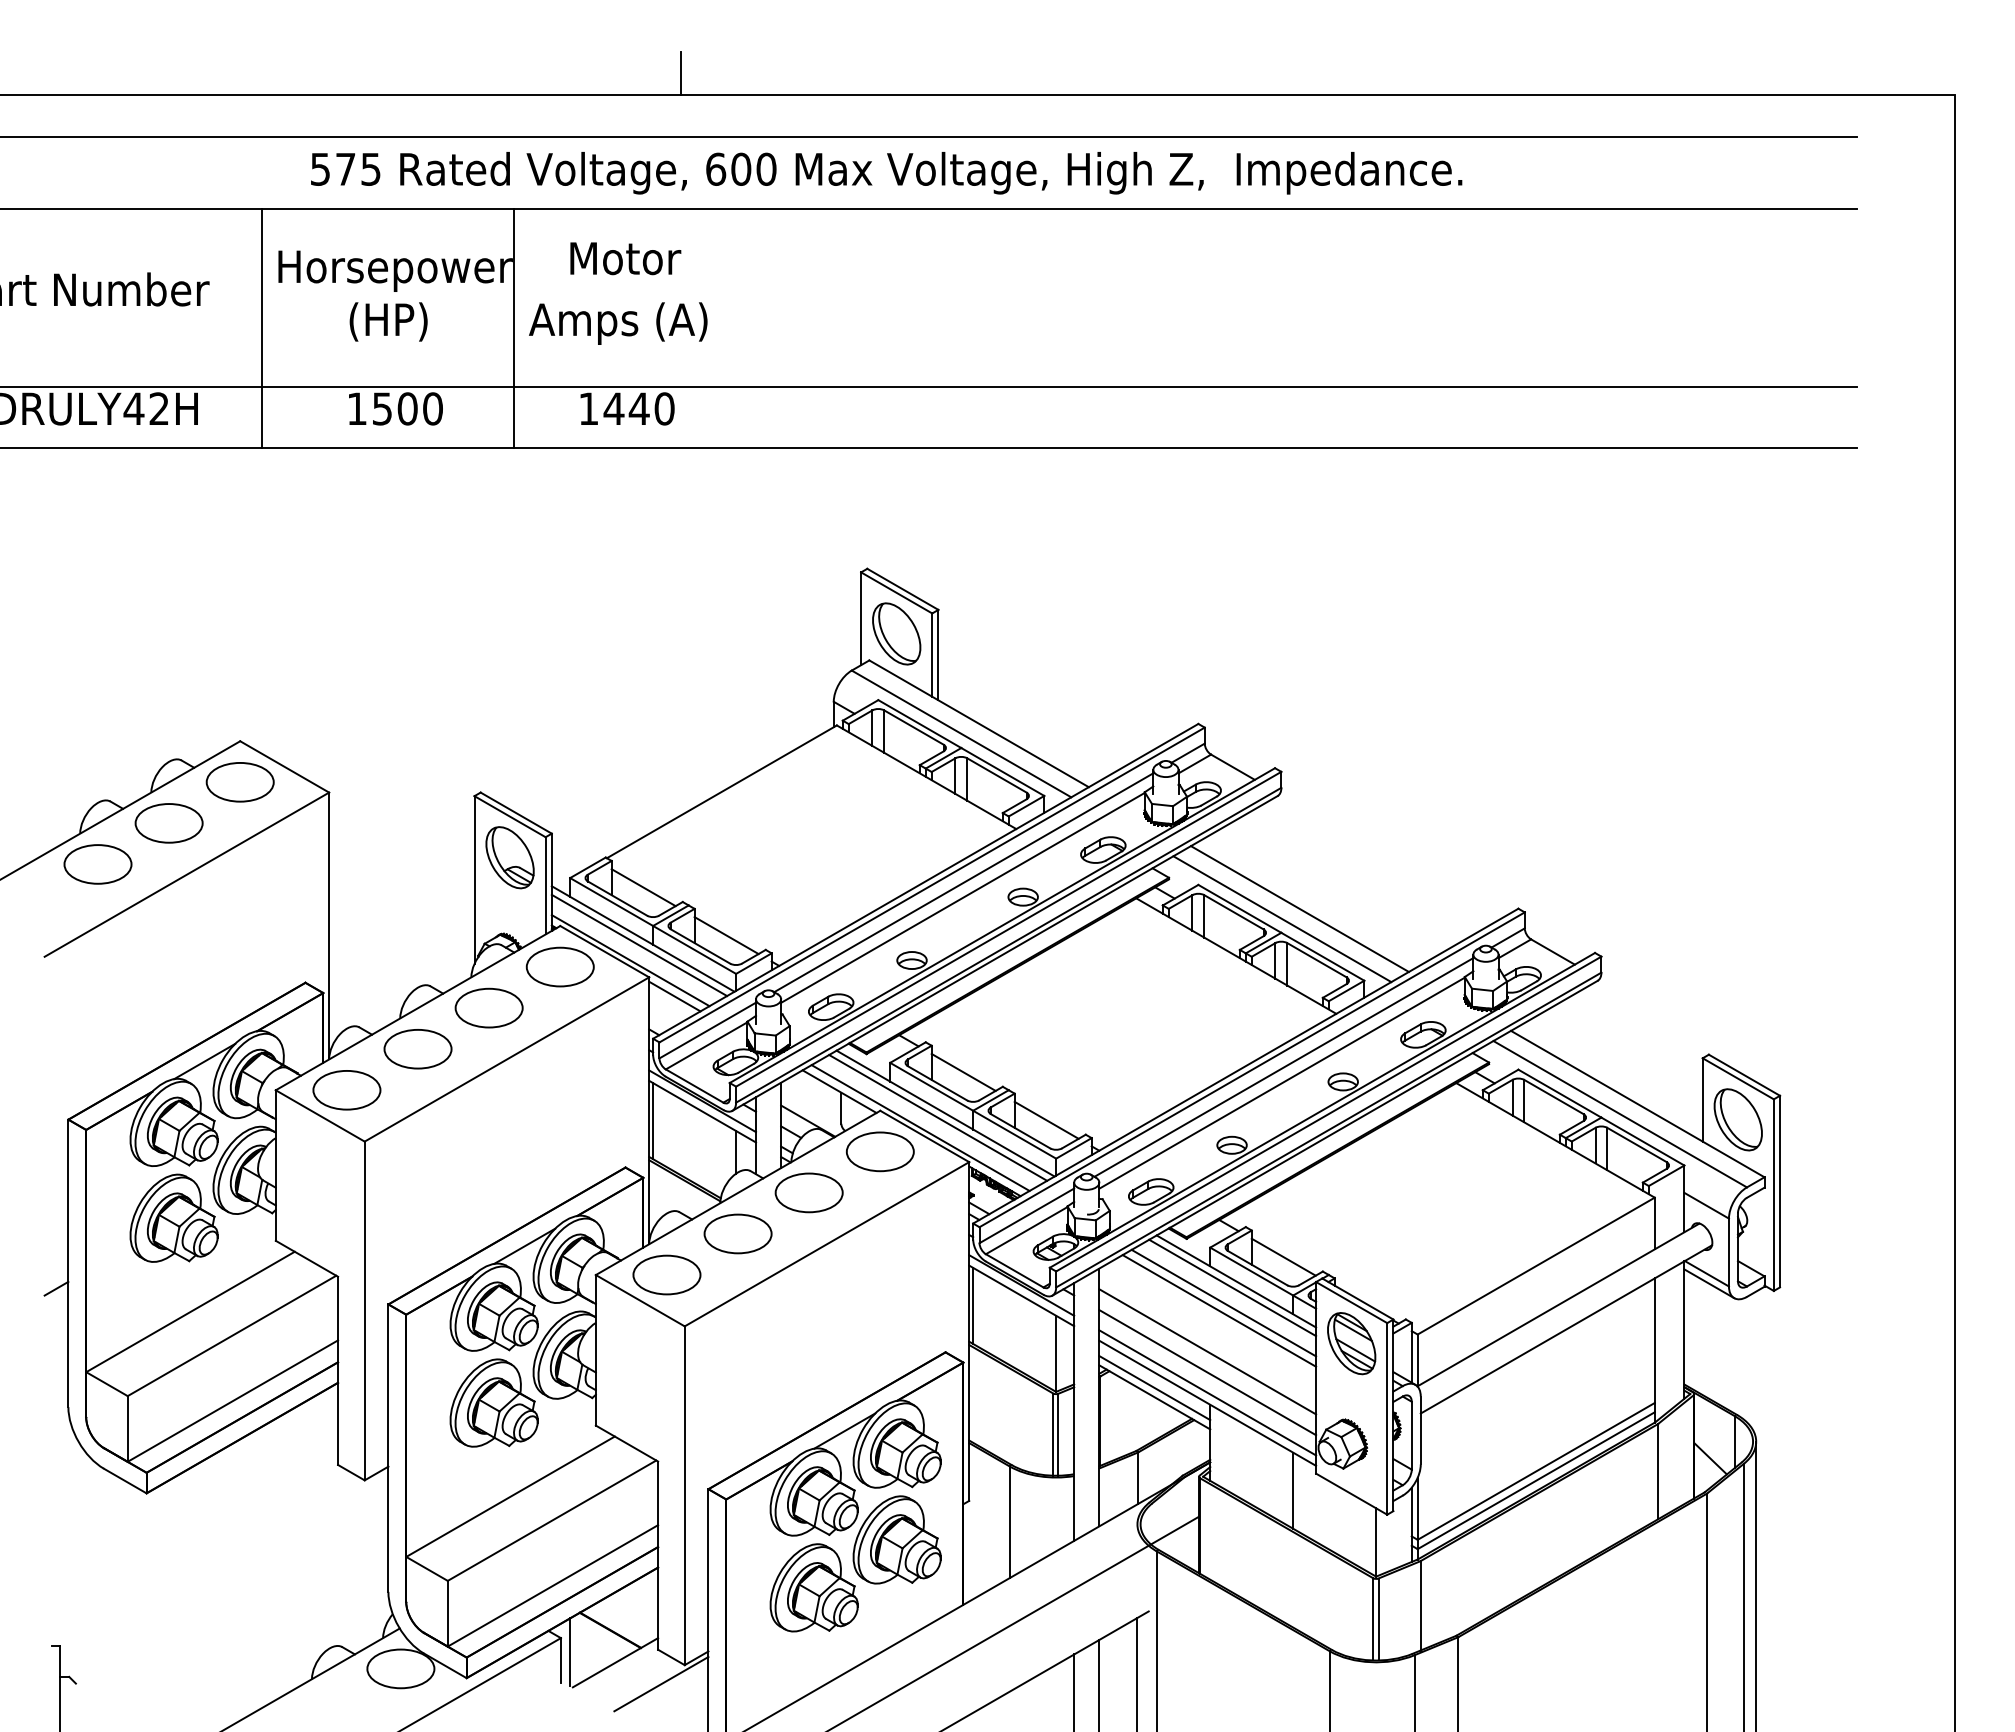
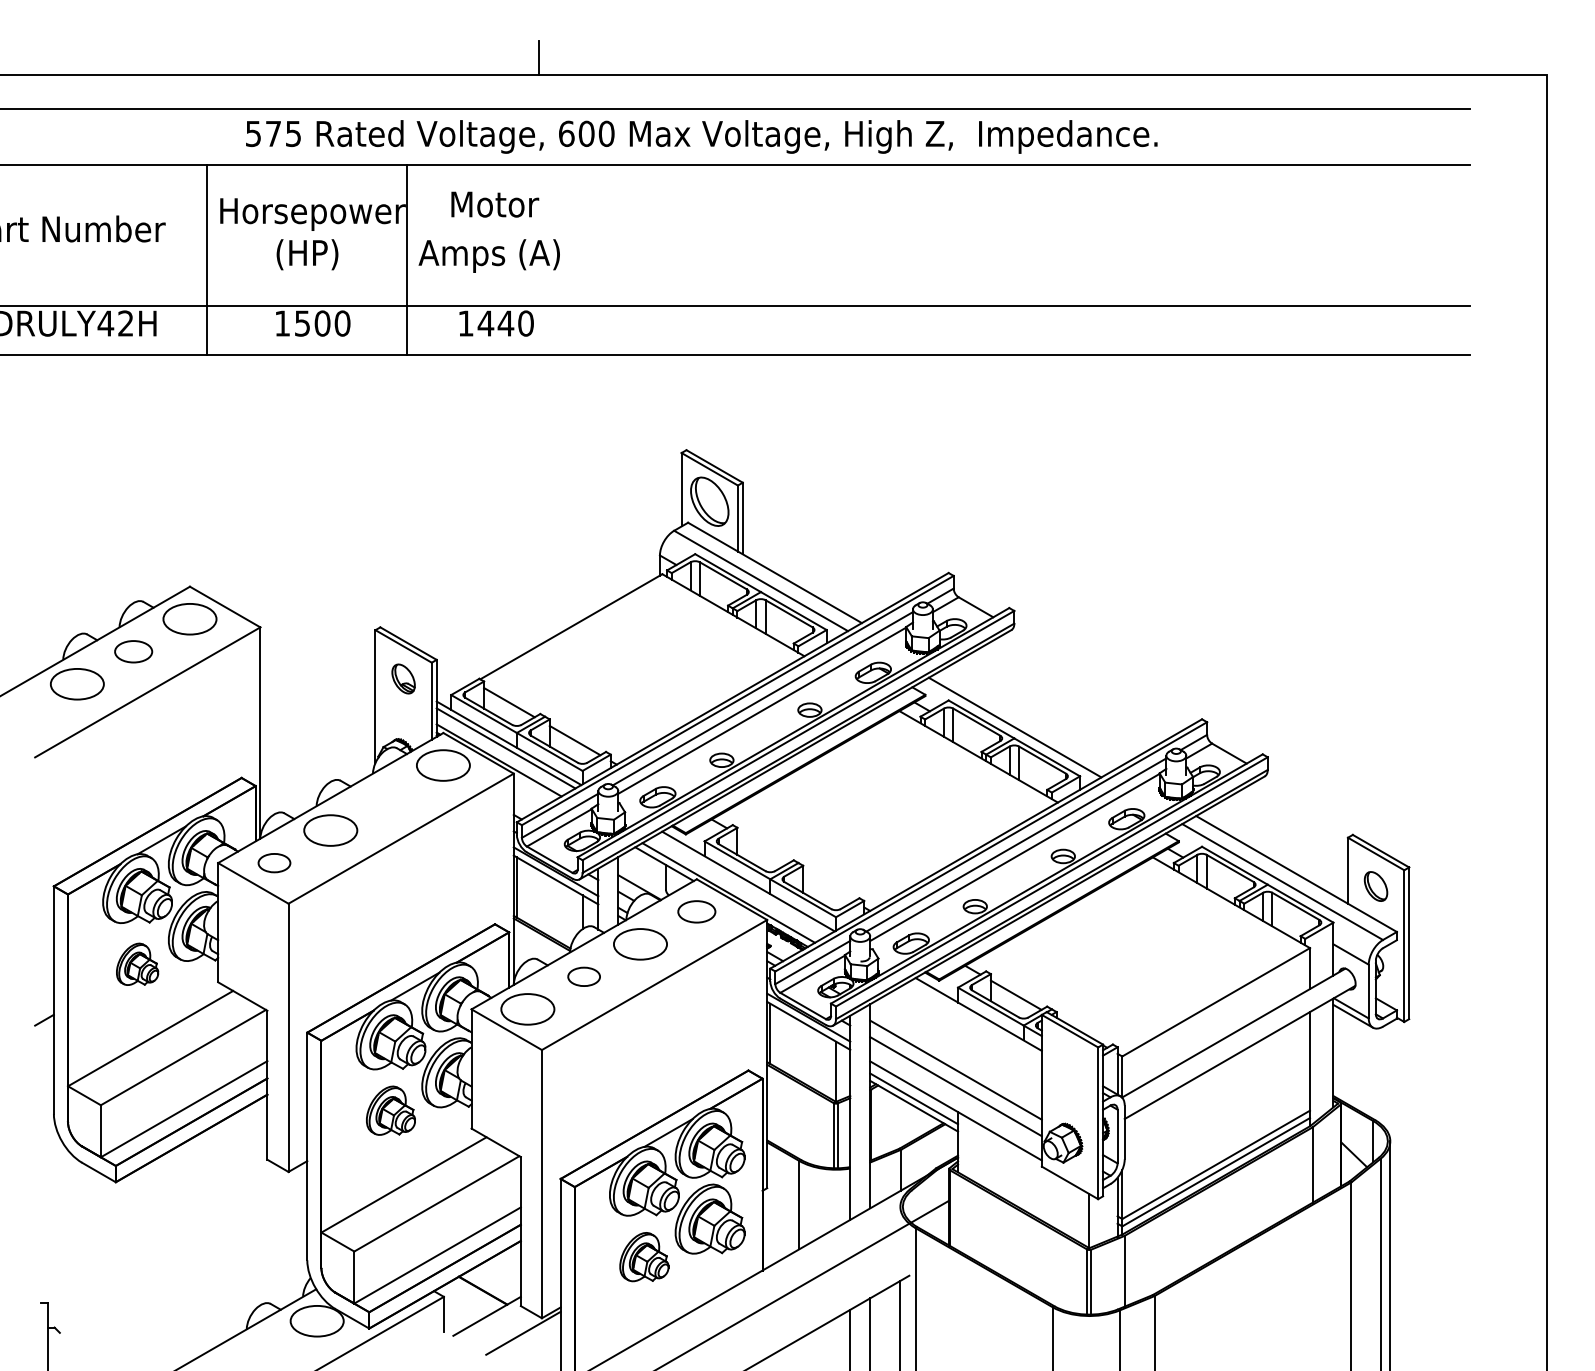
part: (168, 823) -> (133, 651), size x0.7
part: (509, 857) -> (403, 678), size x0.6
line: (1299, 908) -> (1028, 719), removed
line: (674, 996) -> (533, 788), removed
part: (488, 1007) -> (386, 797), removed
line: (963, 1071) -> (762, 848), removed
part: (346, 1090) -> (274, 863), size x0.6
line: (938, 1117) -> (742, 884), removed
line: (1046, 1119) -> (828, 886), removed
part: (1737, 1119) -> (1375, 886), size x0.6
part: (880, 1151) -> (696, 911), size x0.7
part: (173, 1217) -> (137, 963), size x0.6
part: (737, 1233) -> (583, 976), size x0.6
line: (1232, 1287) -> (975, 1019), removed
line: (1223, 1302) -> (968, 1031), removed
line: (1219, 1310) -> (965, 1037), removed
part: (1351, 1343) -> (1069, 1063), removed
line: (1207, 1392) -> (955, 1102), removed
part: (493, 1402) -> (390, 1110), size x0.7
line: (1293, 1490) -> (1023, 1179), removed
part: (813, 1587) -> (643, 1256), size x0.7
line: (570, 1651) -> (451, 1307), removed

